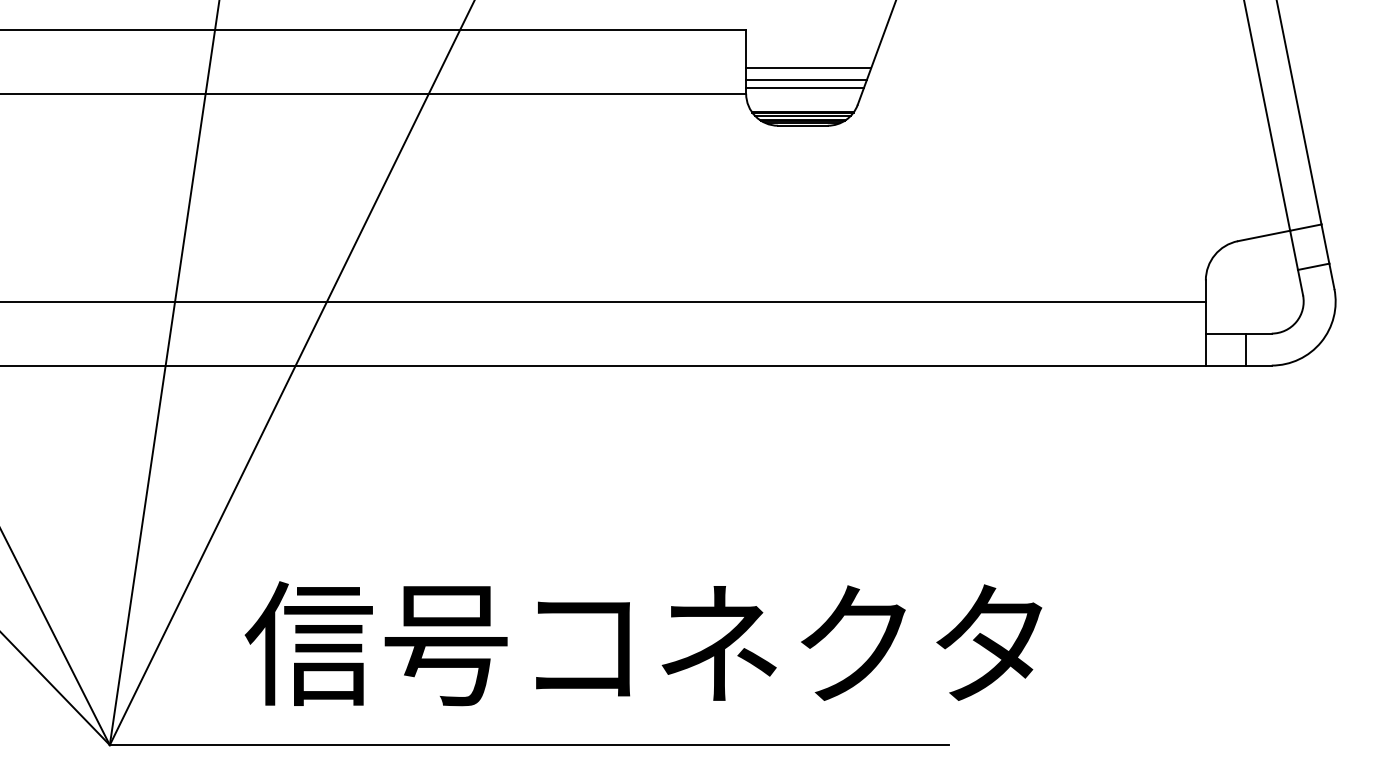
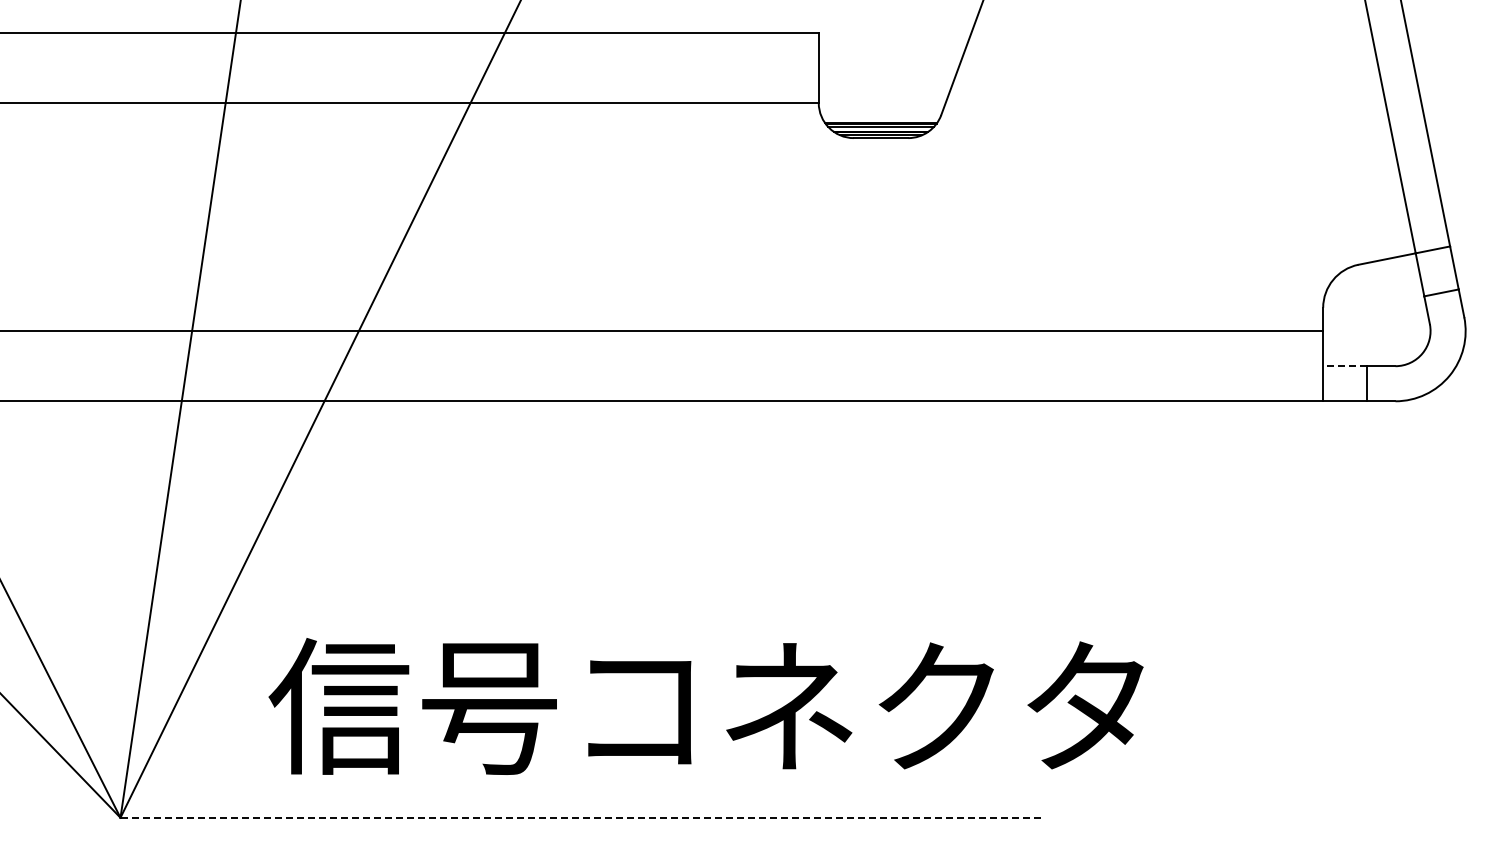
line: (808, 67) -> (887, 74), removed
line: (806, 80) -> (884, 88), removed
line: (804, 88) -> (882, 97), removed
line: (1226, 333) -> (1345, 366), solid -> dashed
line: (529, 744) -> (581, 817), solid -> dashed

